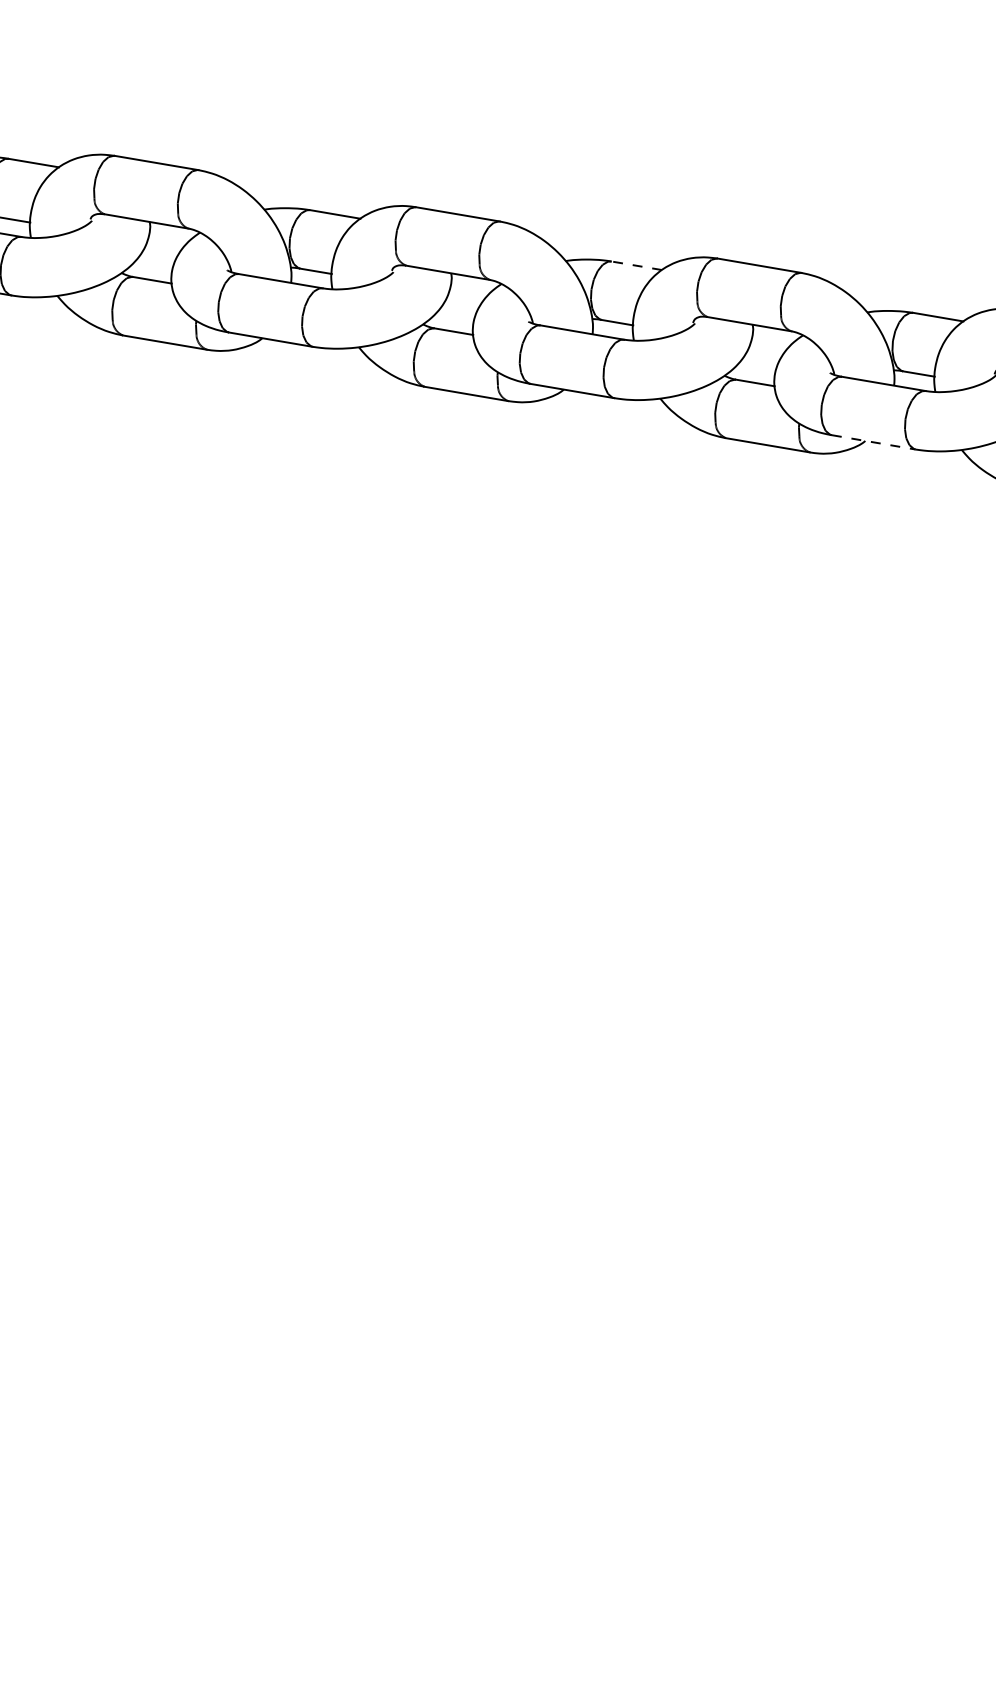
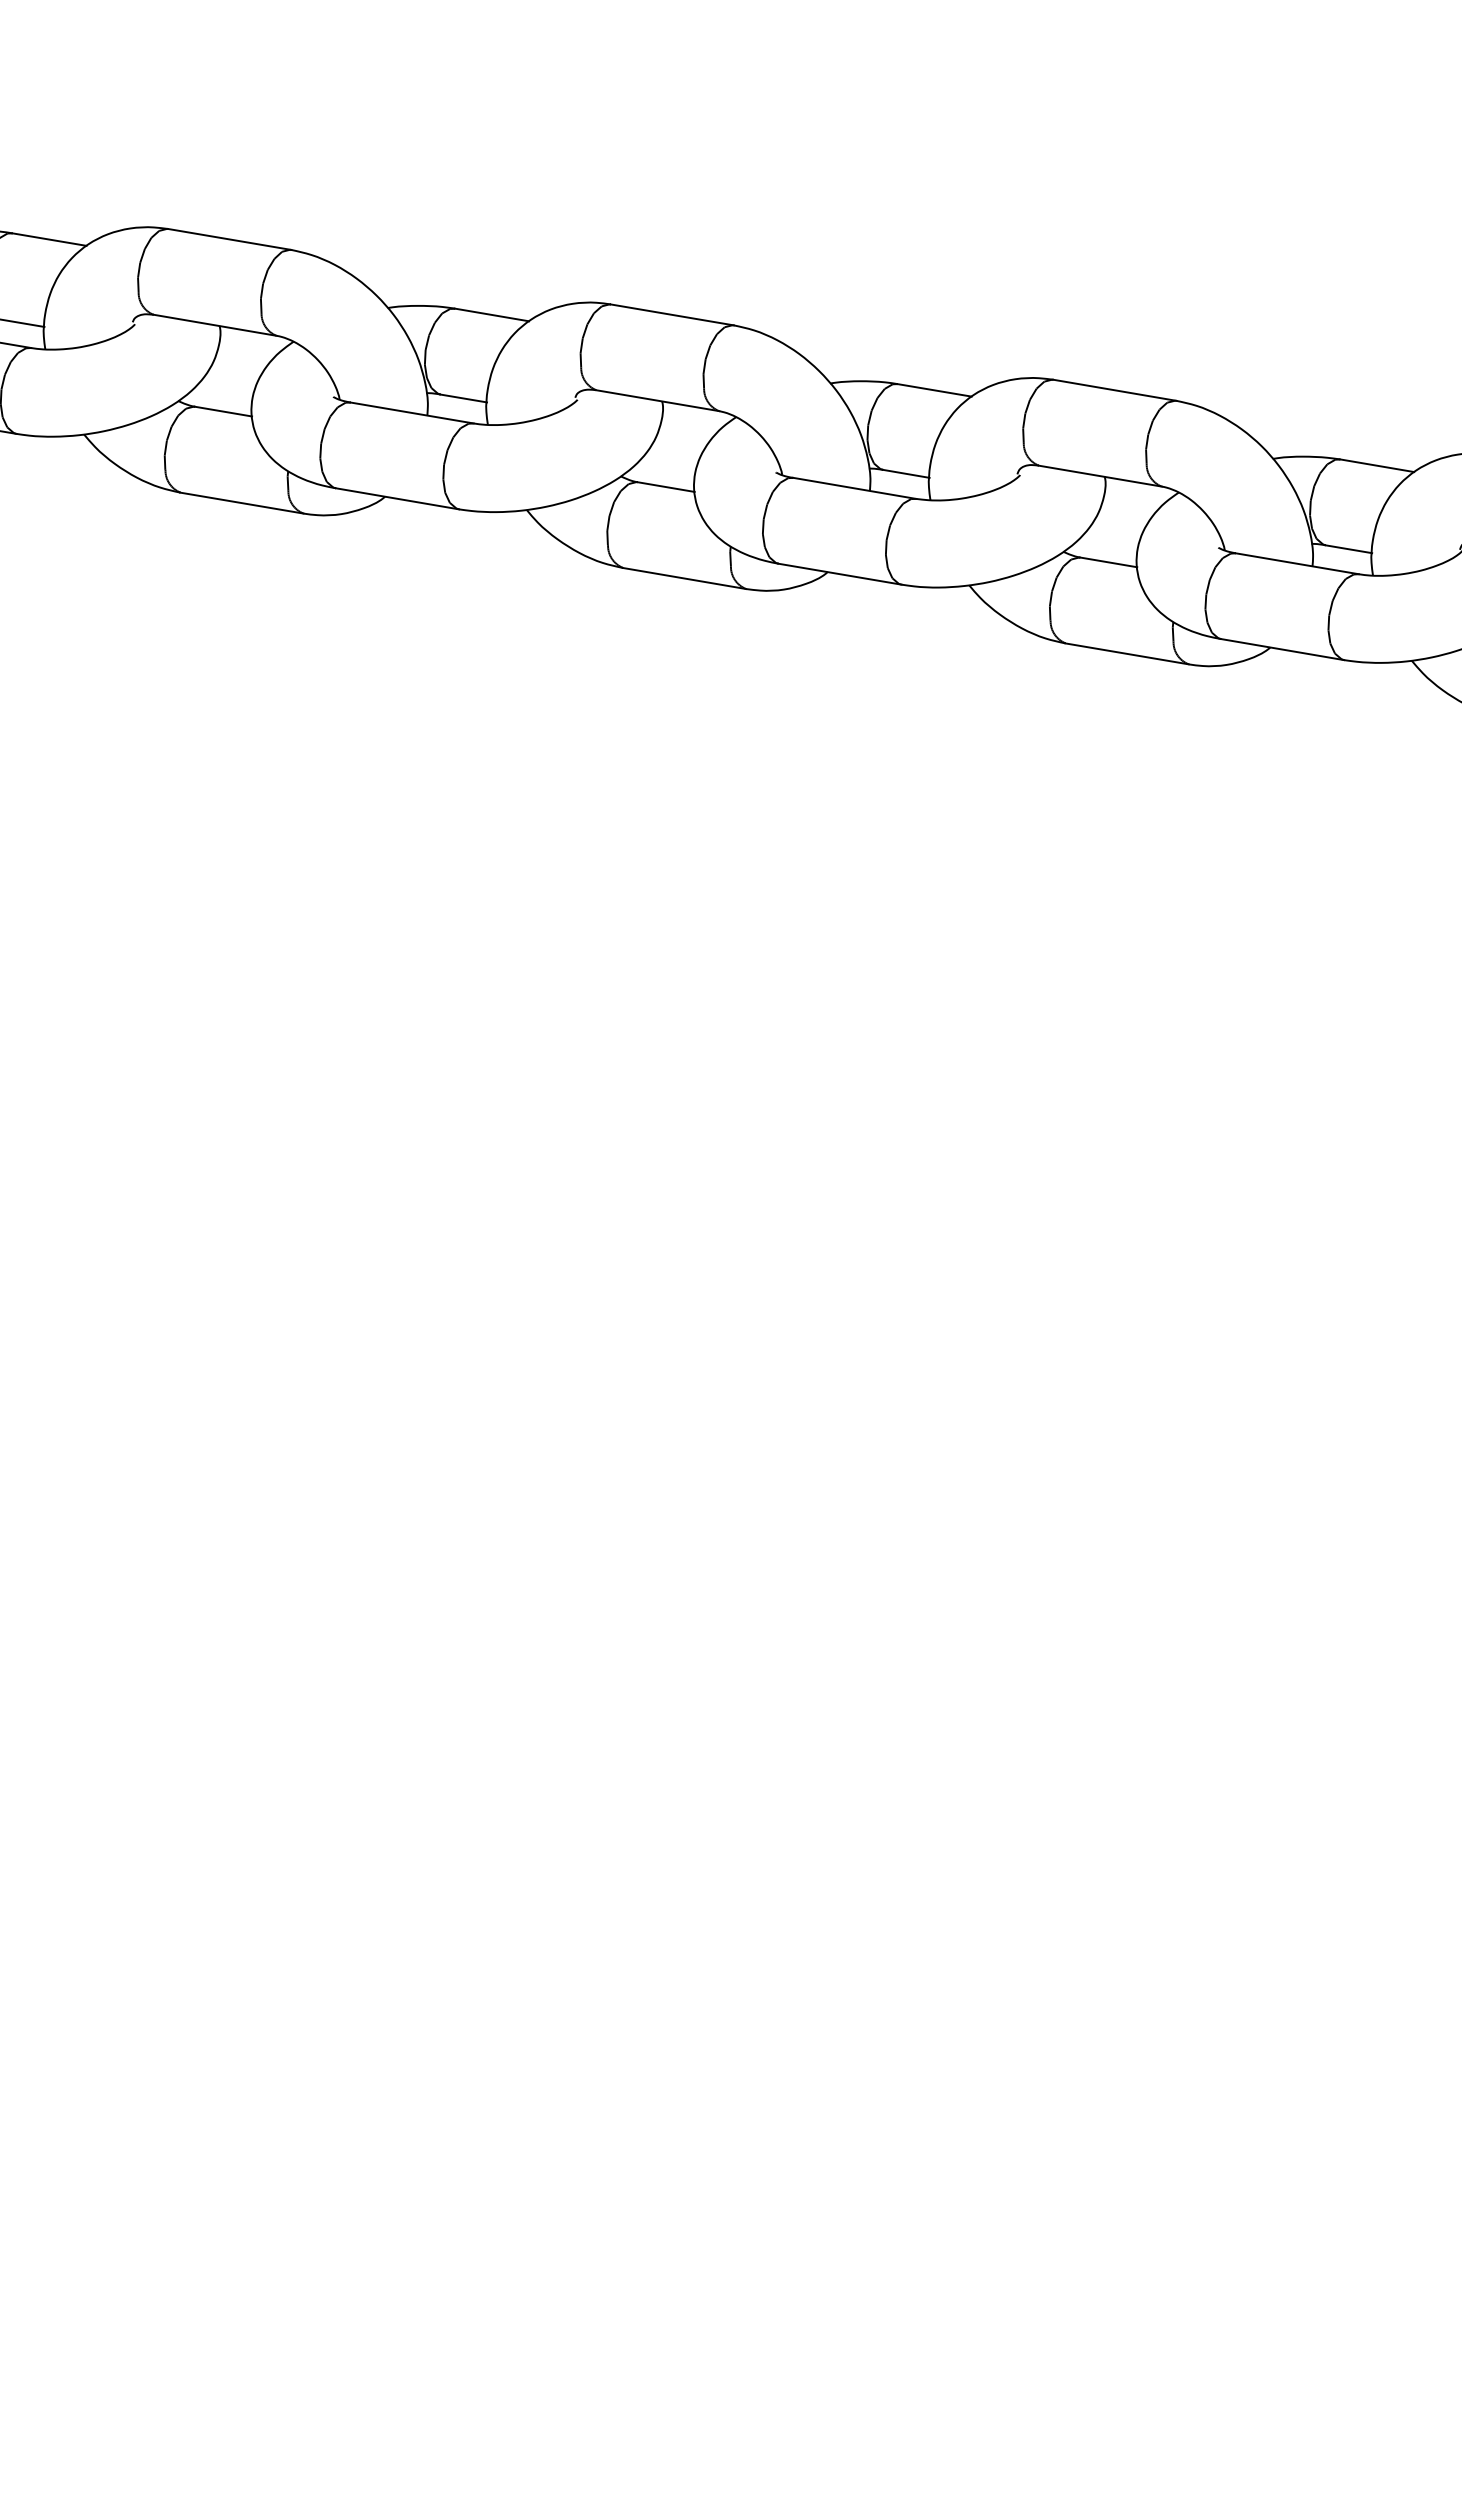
line: (636, 265) -> (934, 389), dashed -> solid
line: (874, 442) -> (1283, 649), dashed -> solid

